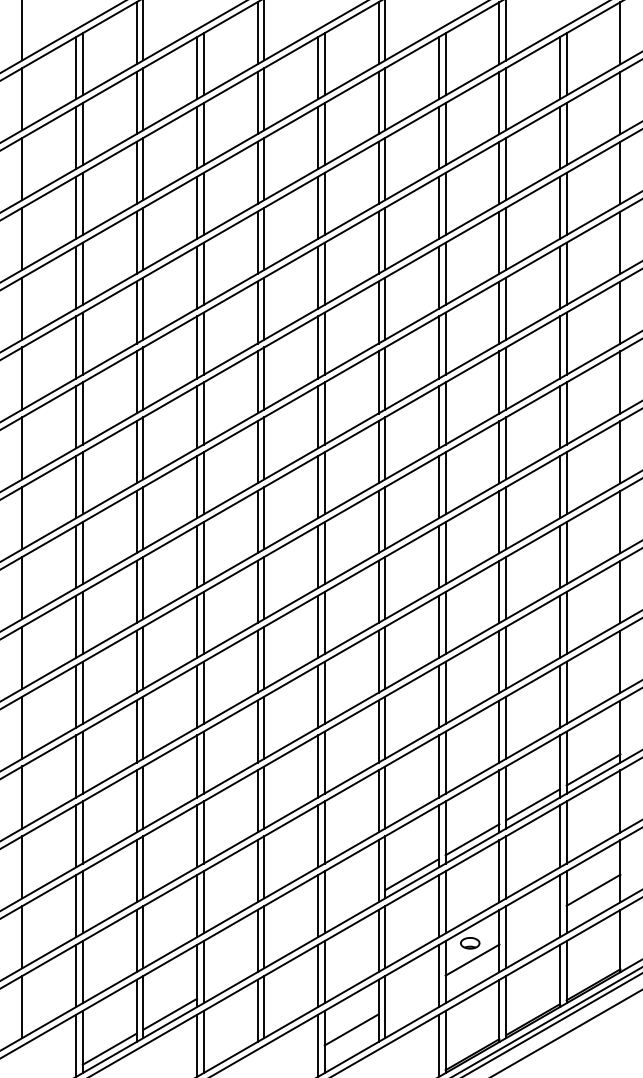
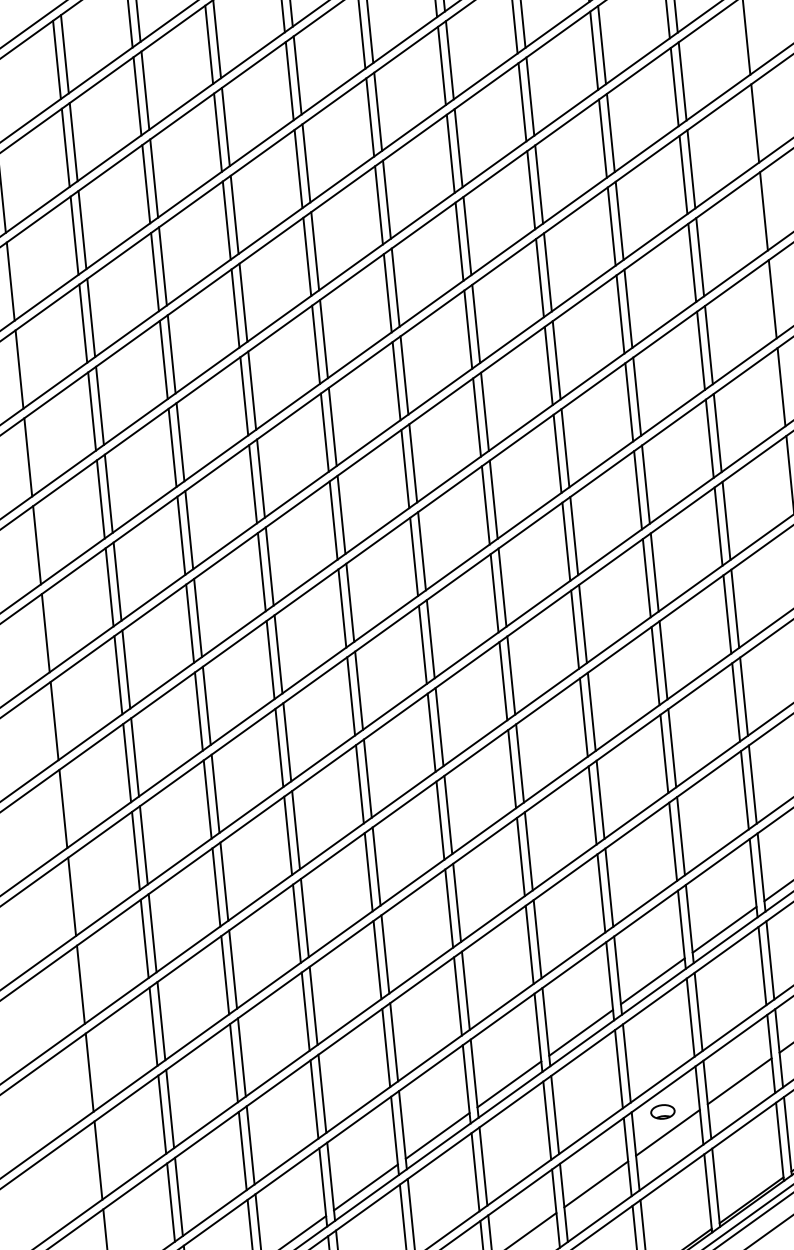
line: (351, 909) -> (509, 1084), added
line: (532, 924) -> (738, 1080), added
line: (291, 944) -> (438, 1135), added
line: (230, 978) -> (365, 1186), added
line: (411, 994) -> (595, 1183), added

